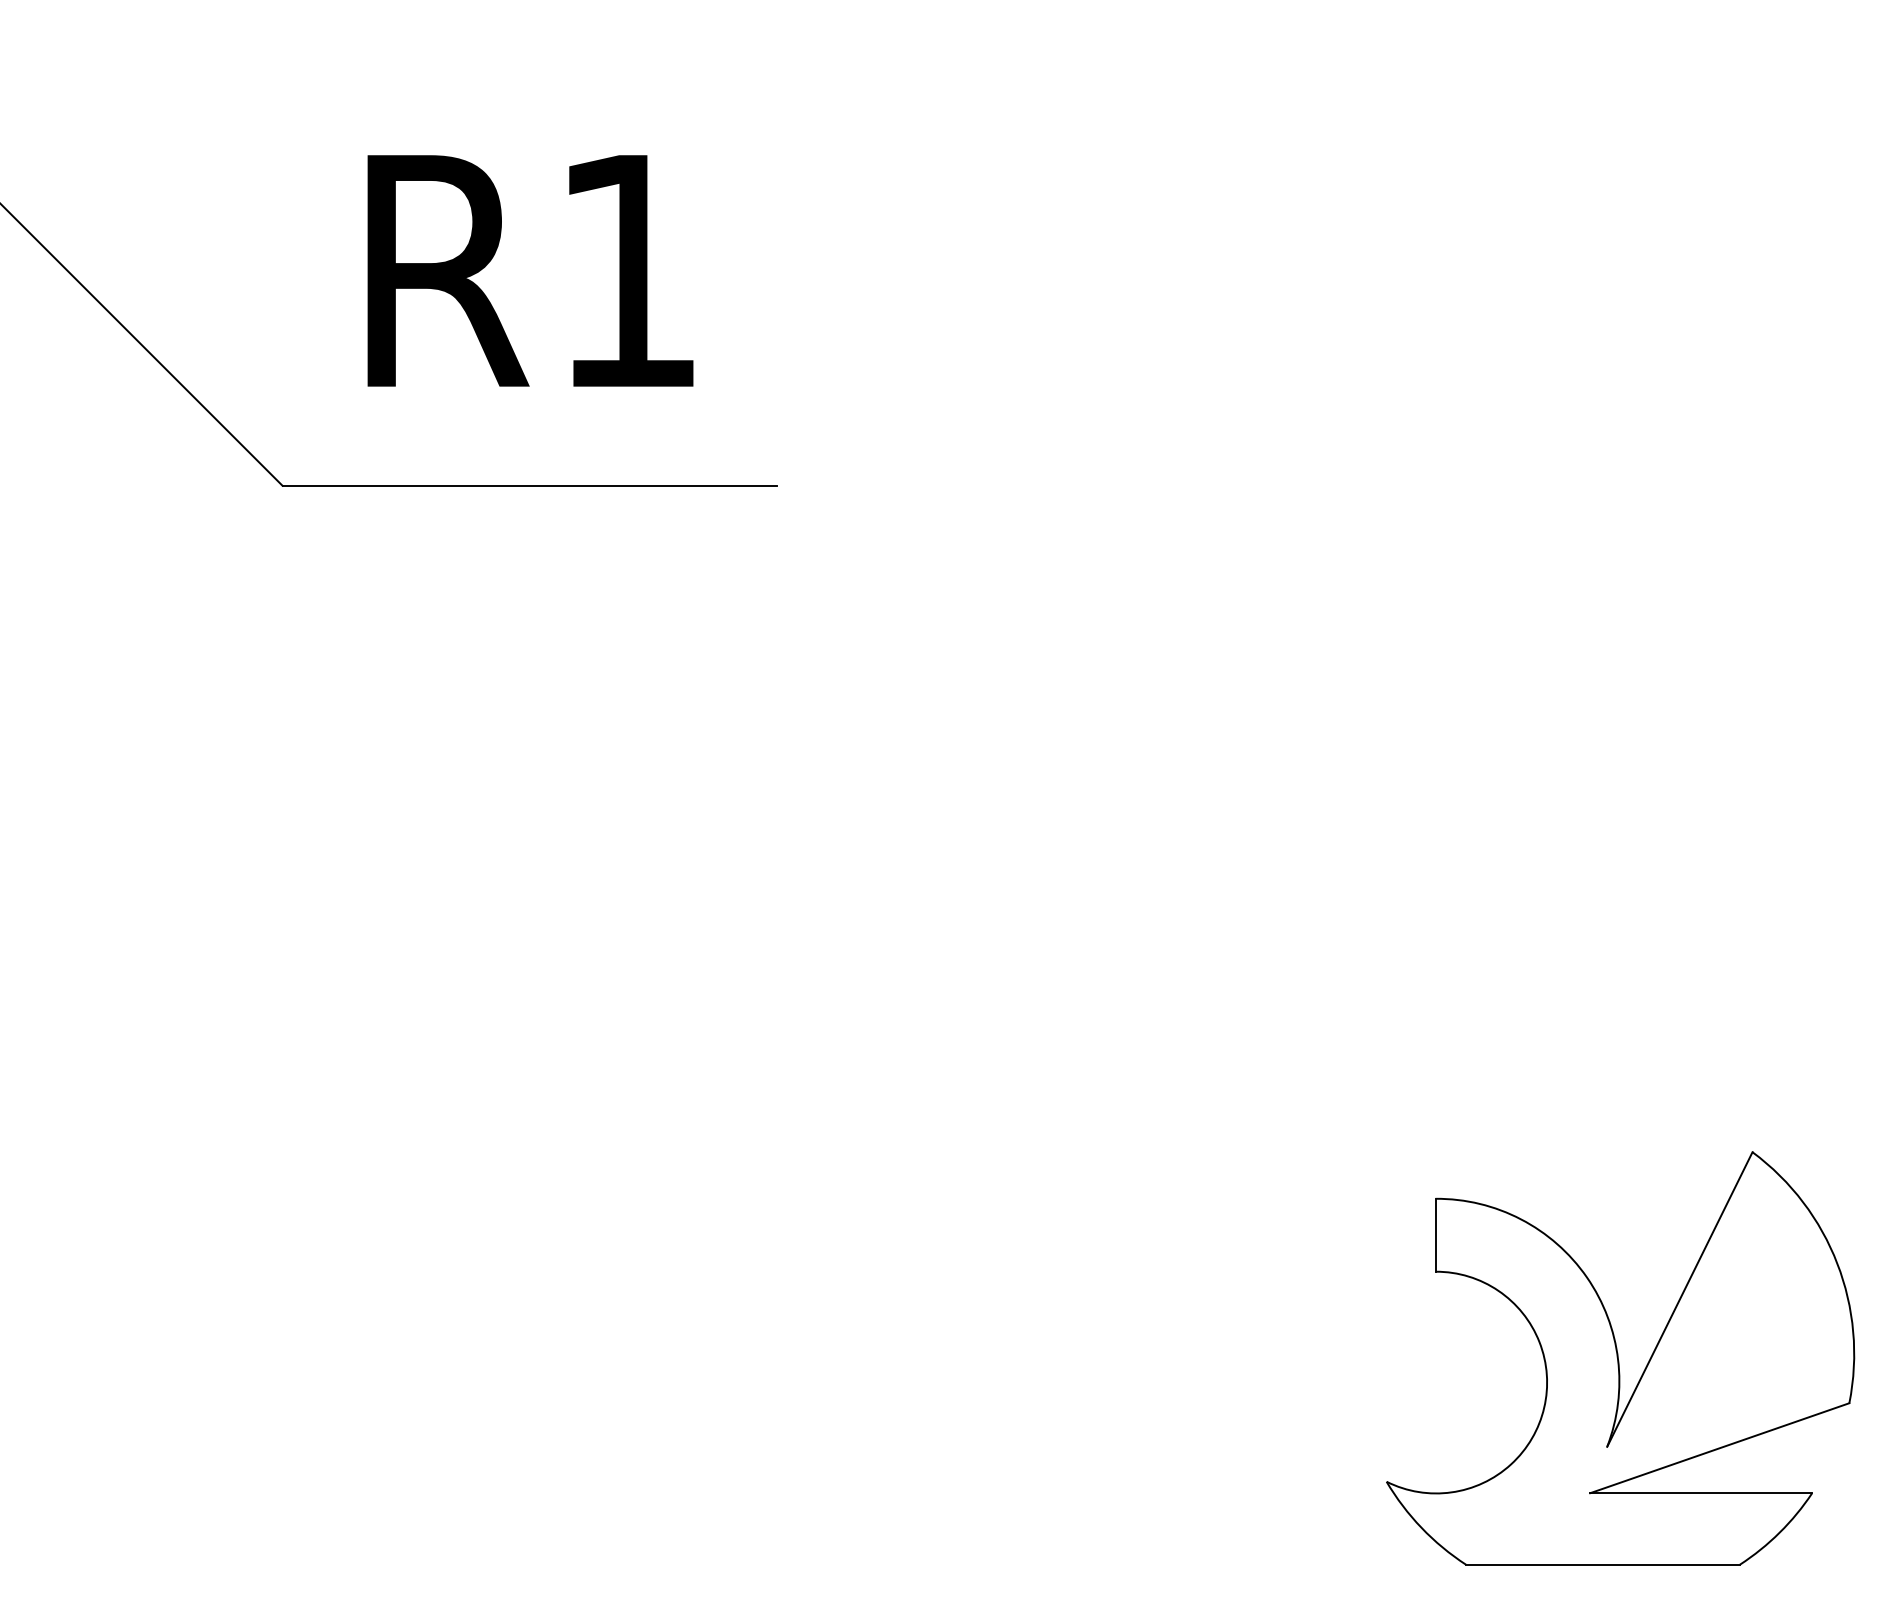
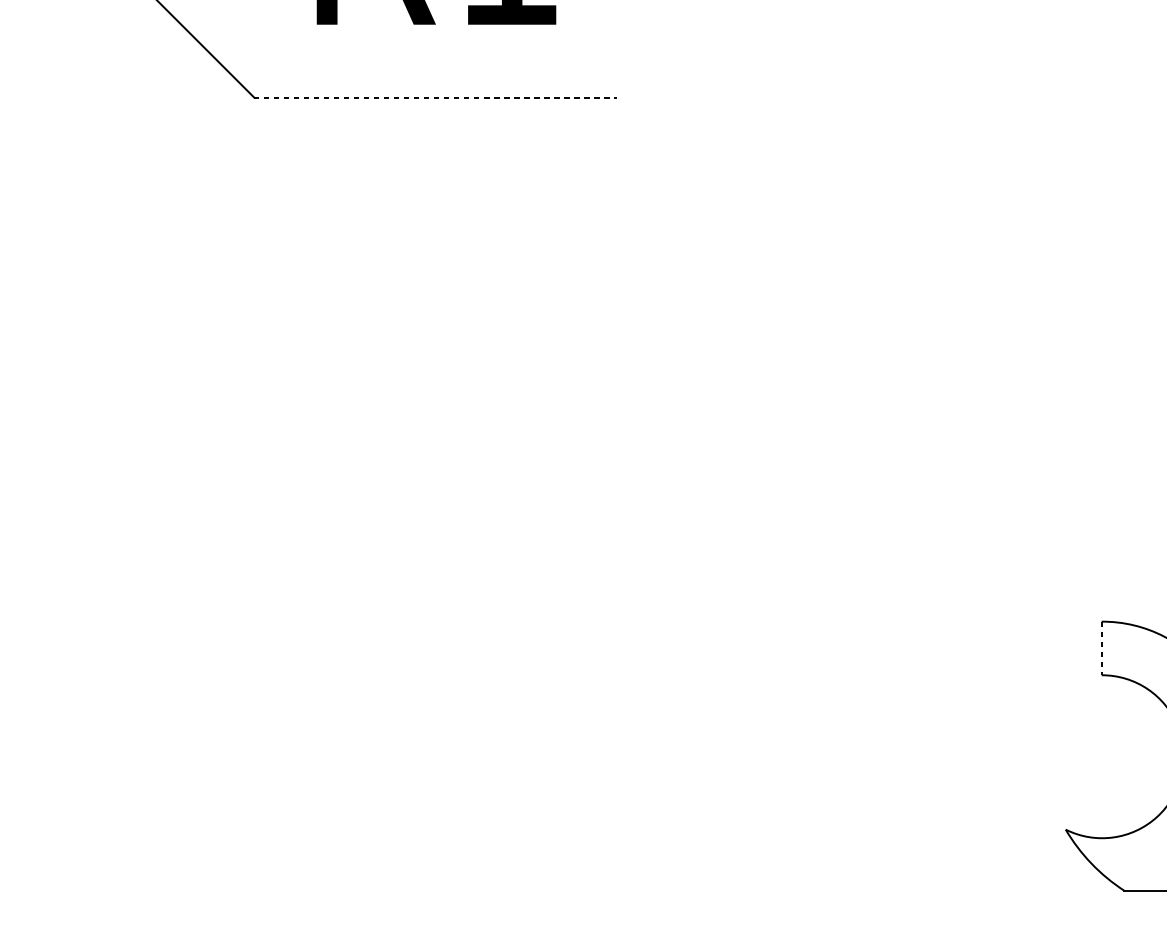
line: (530, 485) -> (436, 97), solid -> dashed
line: (1435, 1235) -> (1101, 648), solid -> dashed

